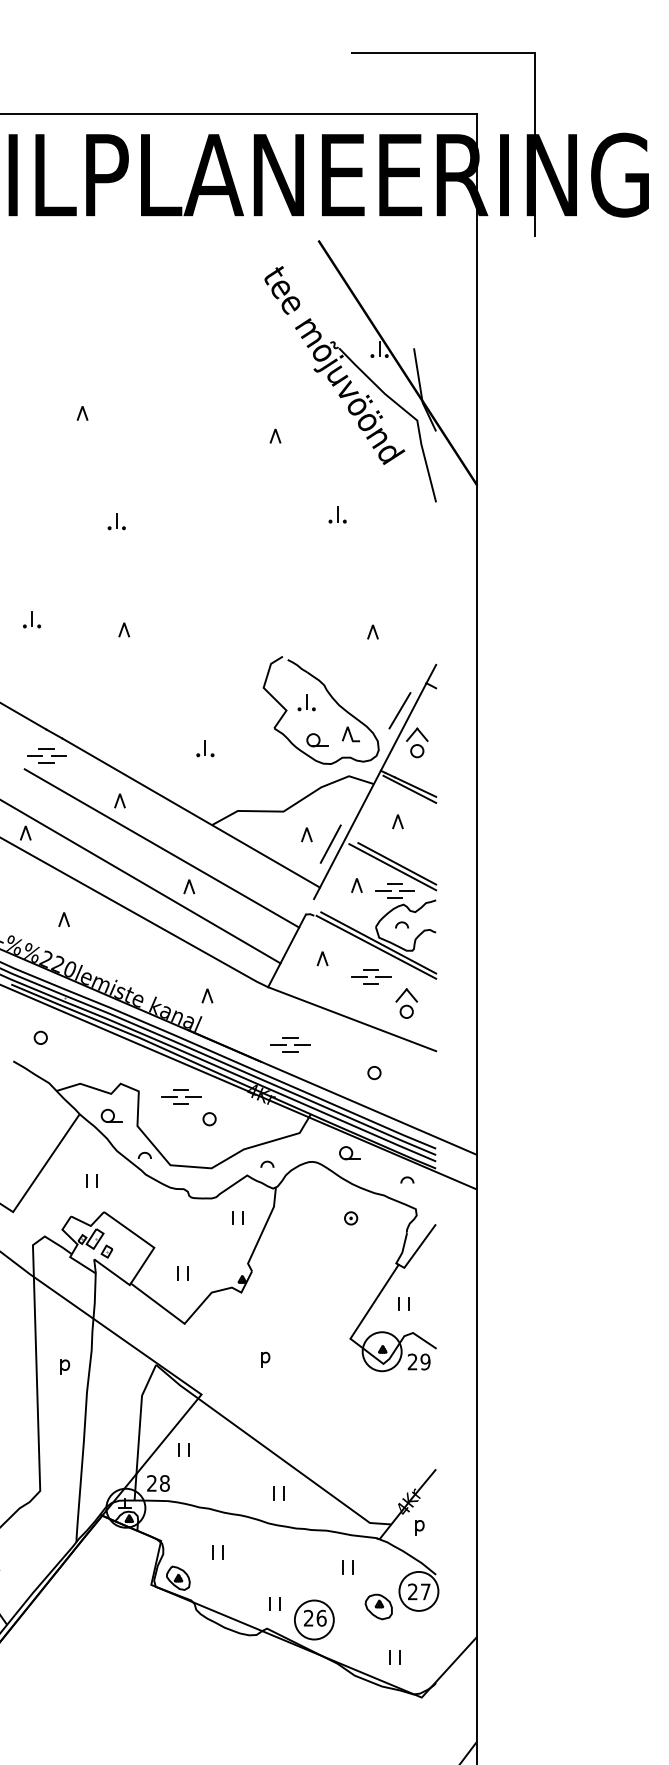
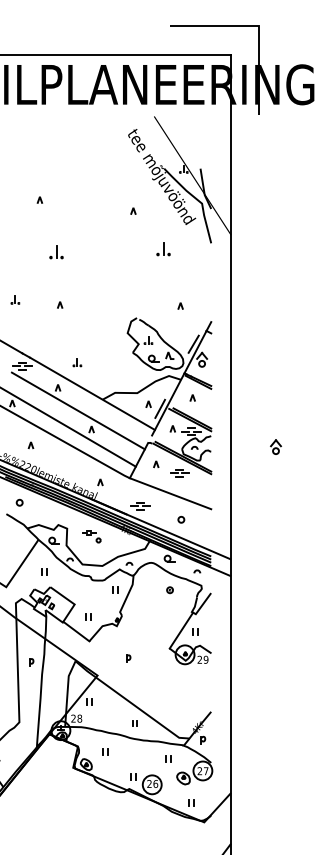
part: (337, 515) -> (163, 249), size x1.6
part: (116, 521) -> (56, 252), size x1.6
part: (205, 748) -> (77, 362), moved
part: (405, 1002) -> (275, 446), moved
part: (188, 1107) -> (91, 536), size x0.7

